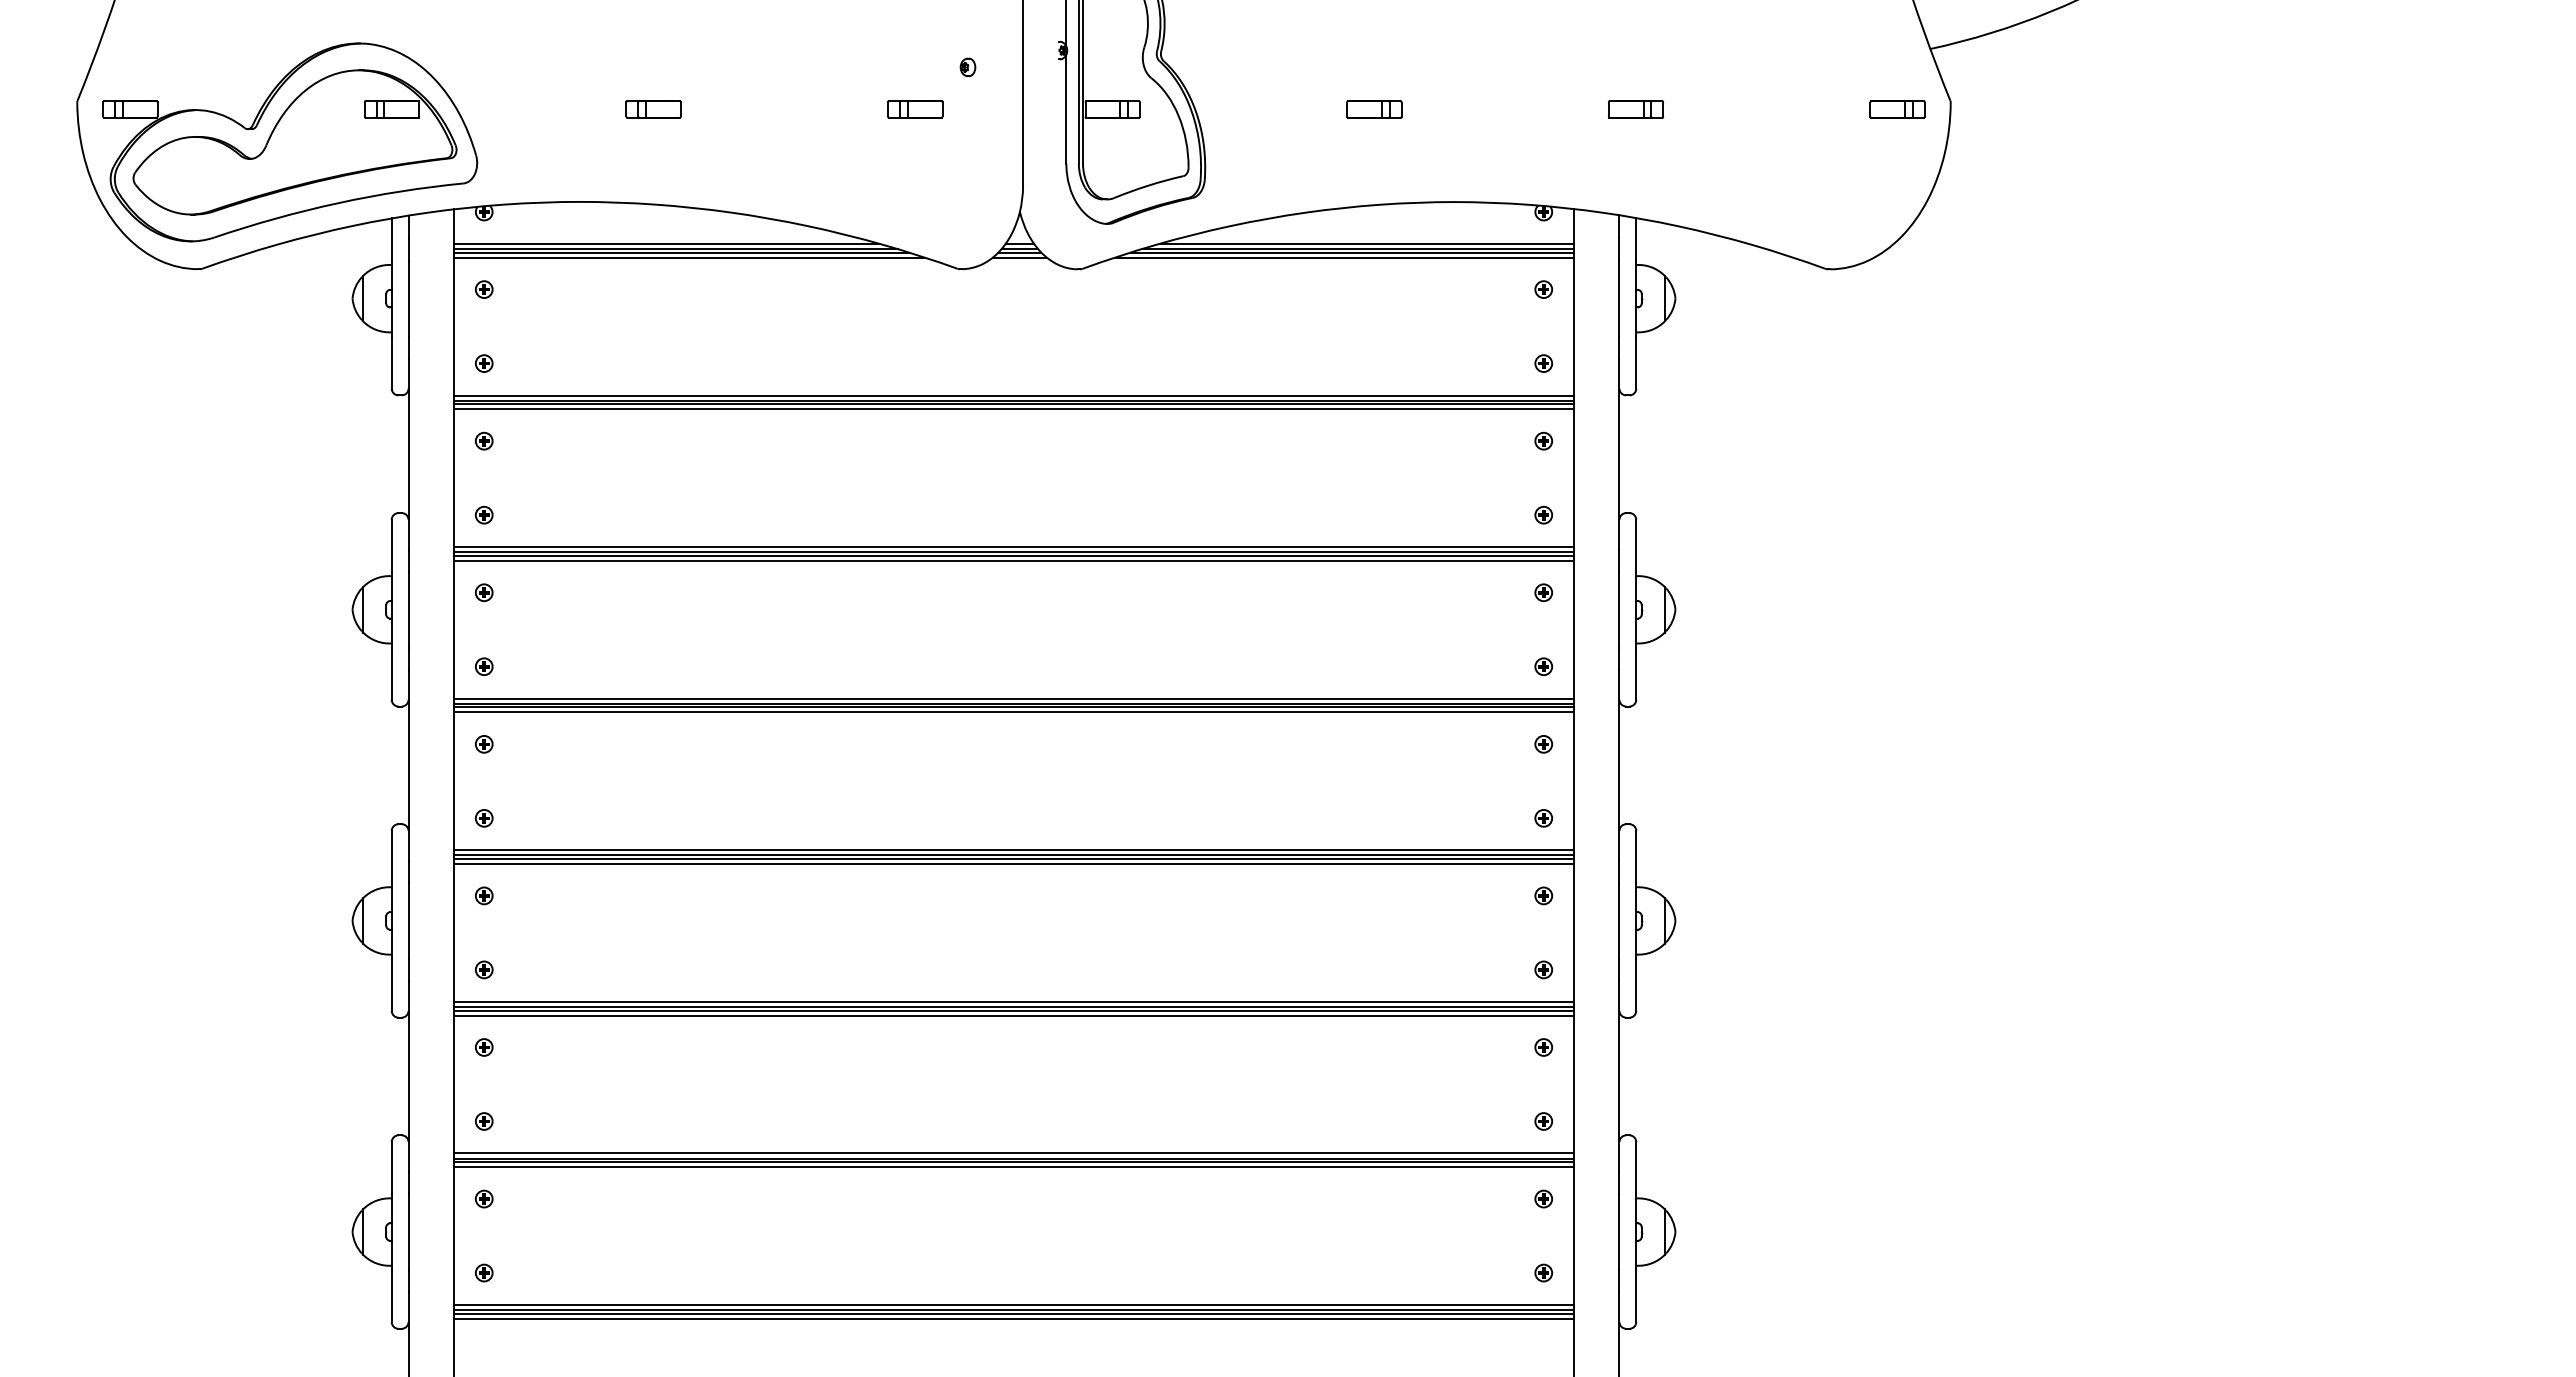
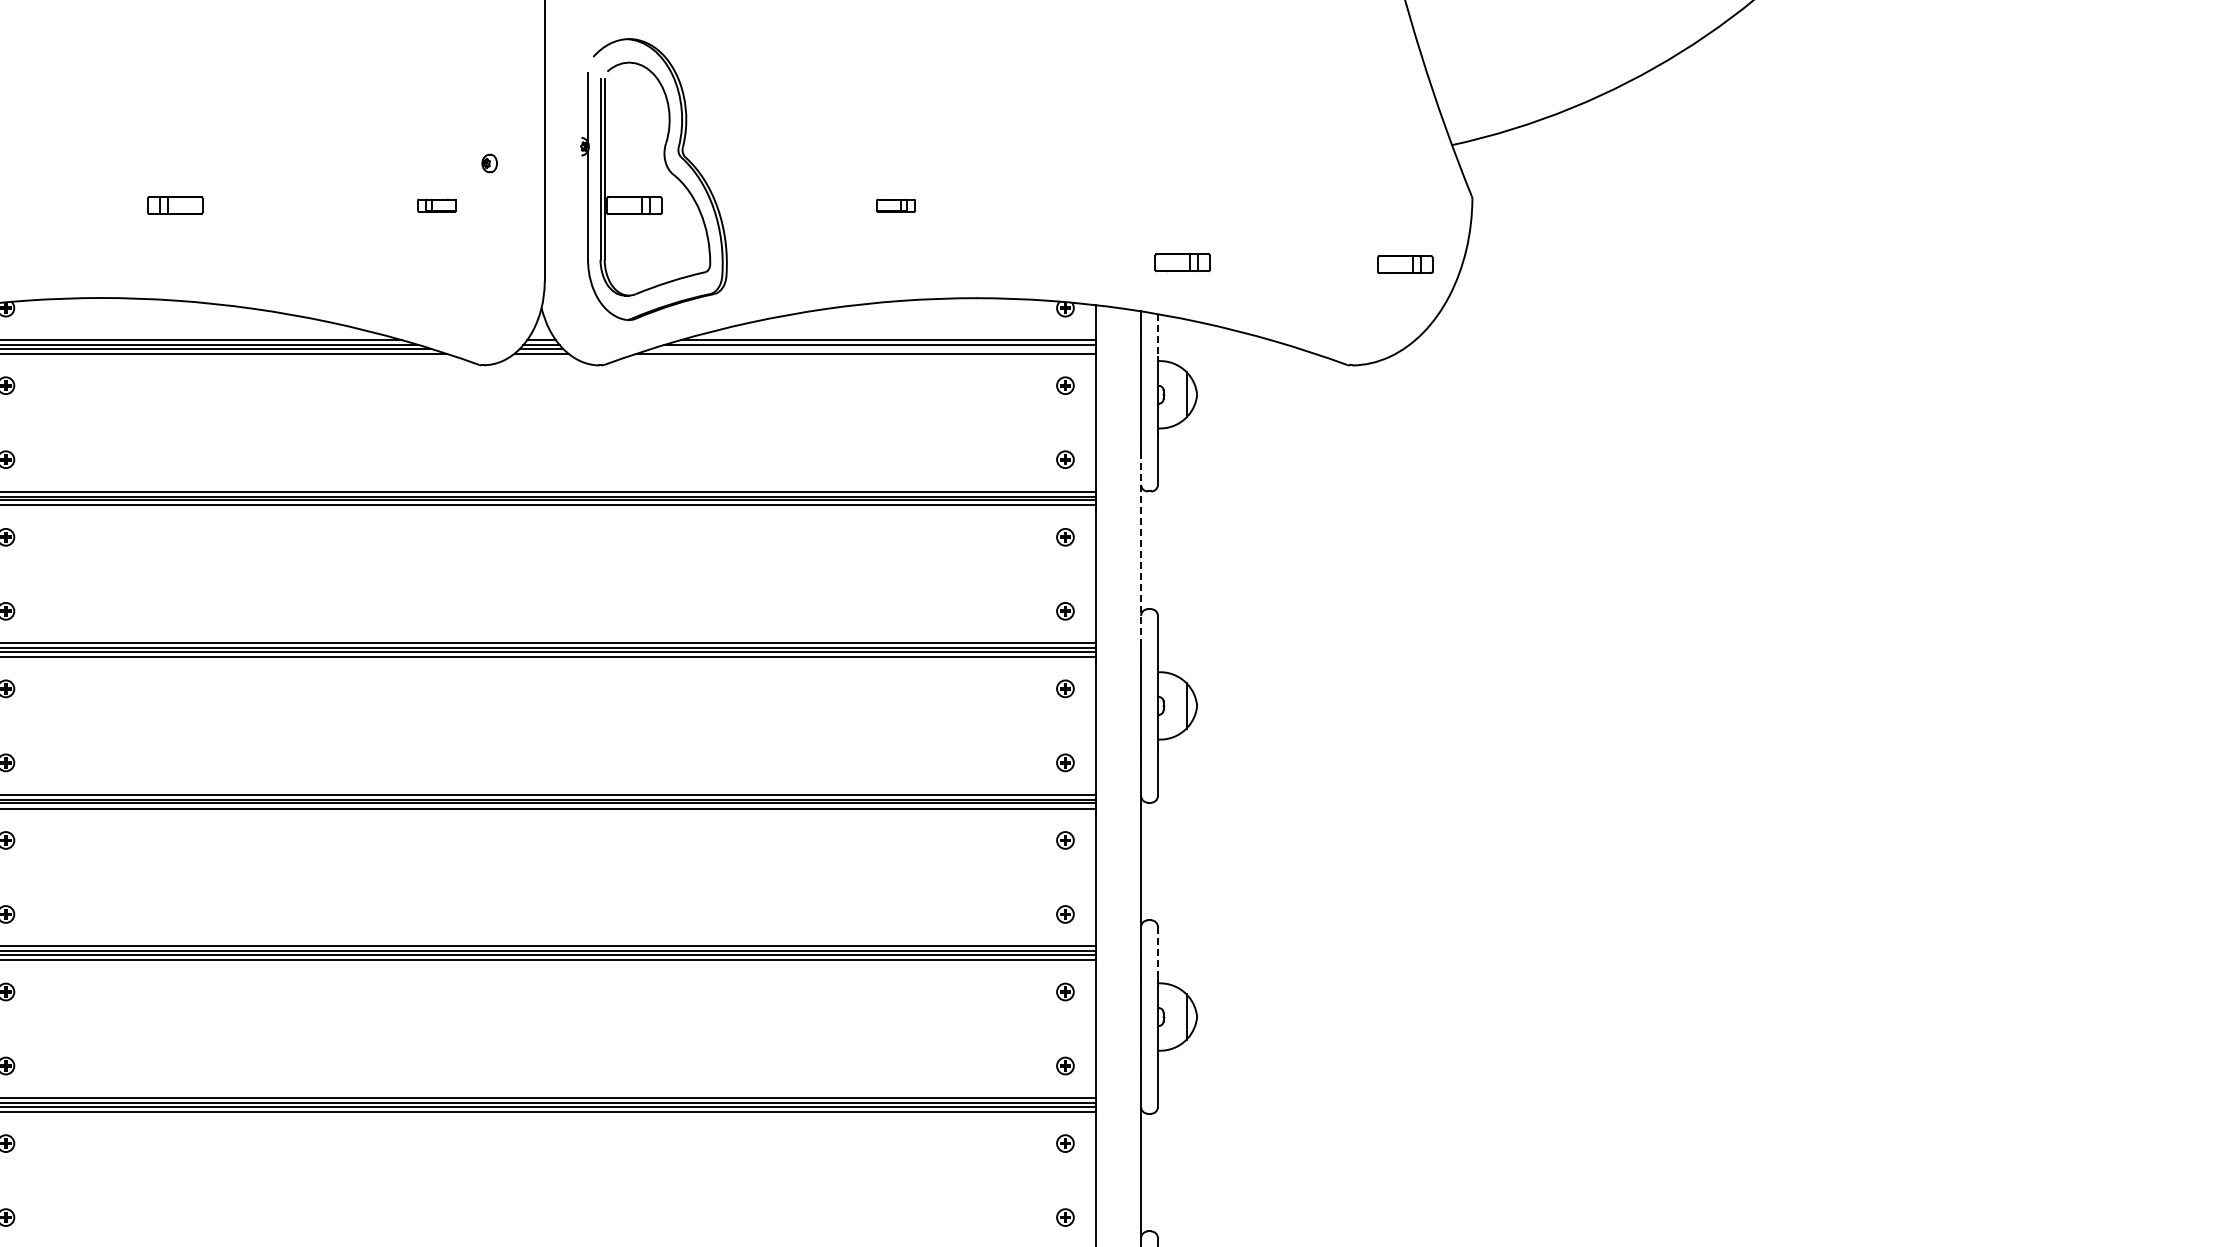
part: (915, 109) -> (437, 205), size x0.7
part: (1374, 109) -> (896, 205), size x0.7
part: (1635, 109) -> (1182, 262), moved
part: (1897, 109) -> (1405, 264), moved
line: (1636, 239) -> (1158, 335), solid -> dashed
line: (1352, 252) -> (874, 348), removed
line: (1619, 453) -> (1141, 549), solid -> dashed
line: (1636, 857) -> (1158, 953), solid -> dashed

